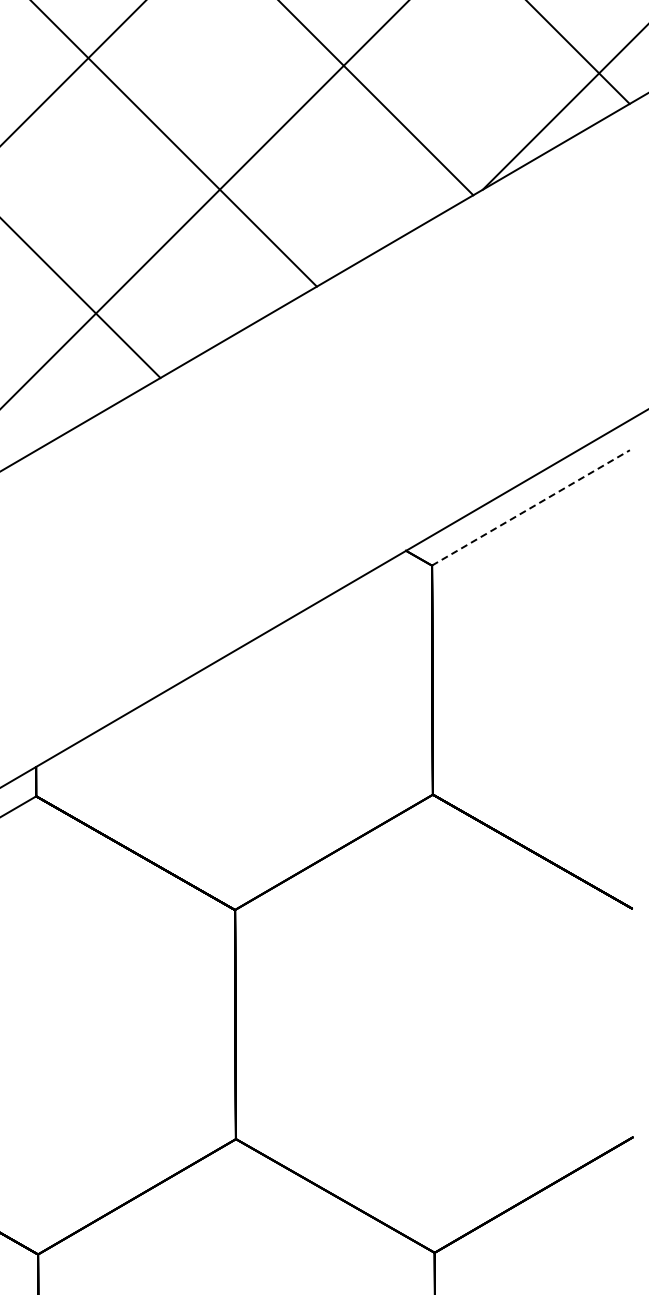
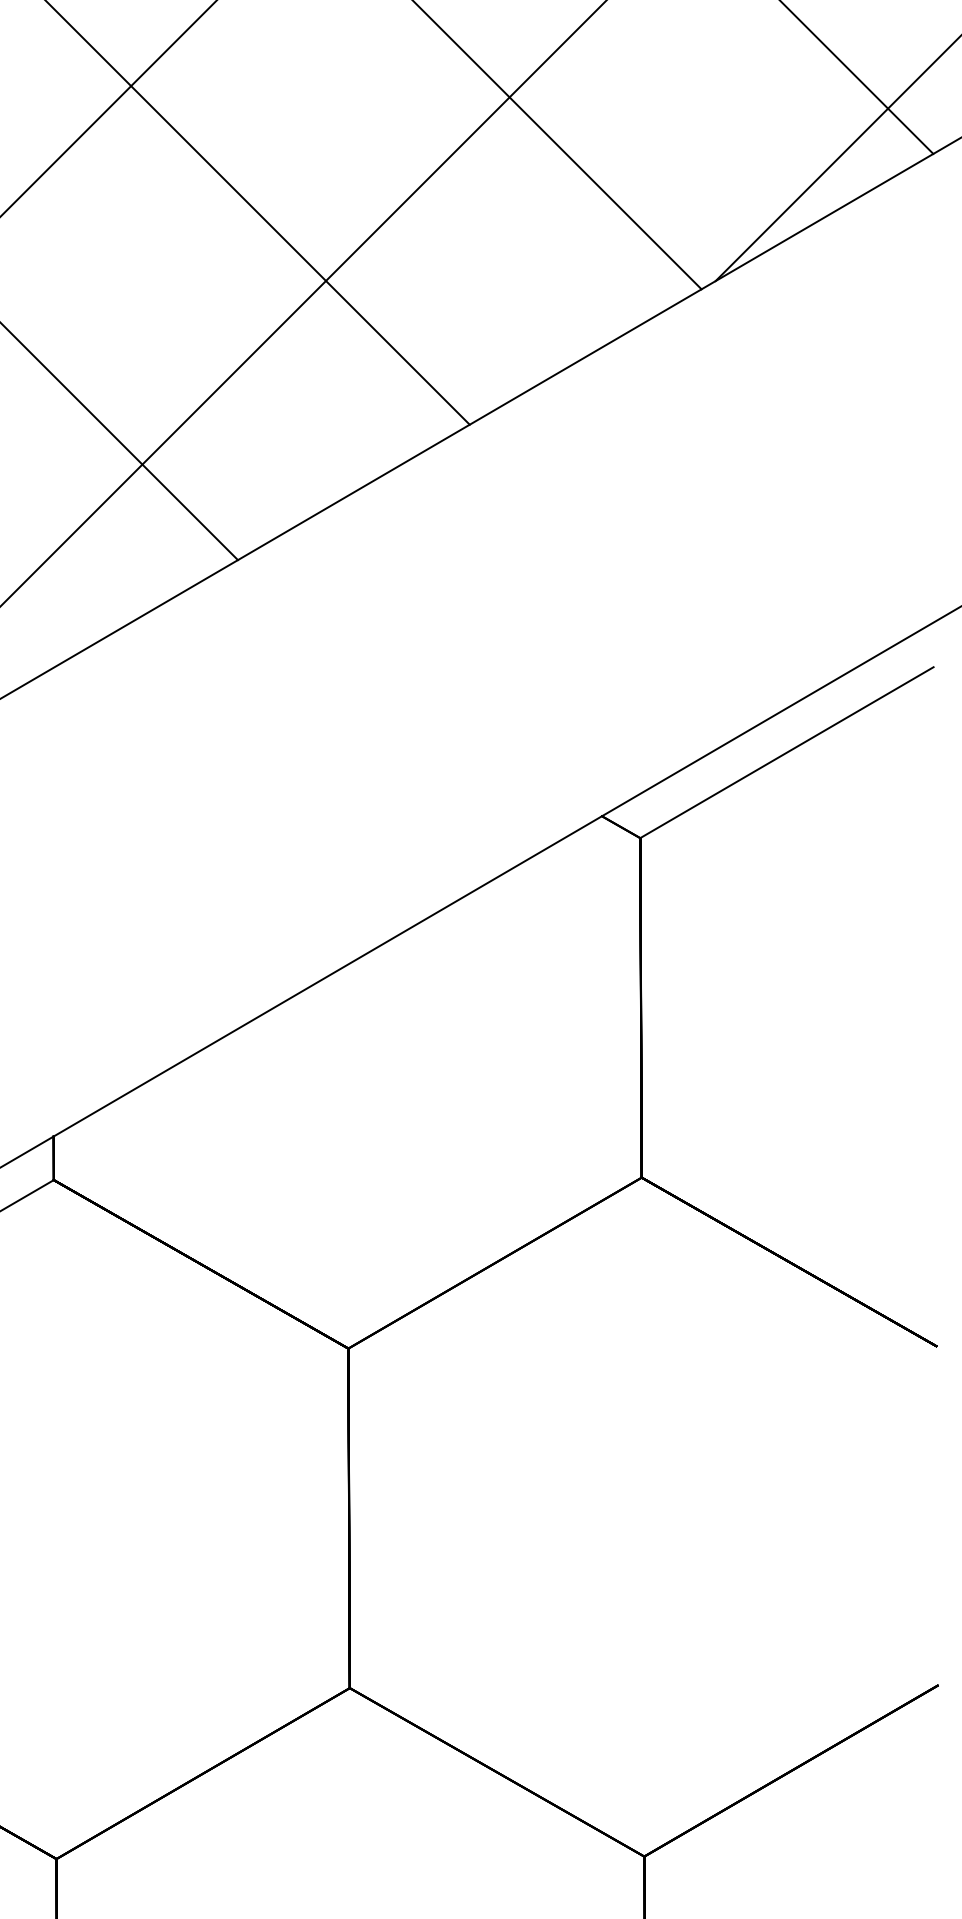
line: (530, 507) -> (786, 752), dashed -> solid

